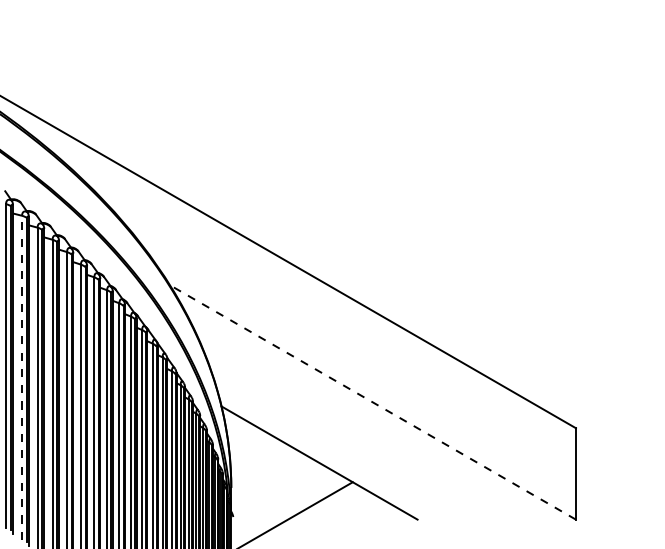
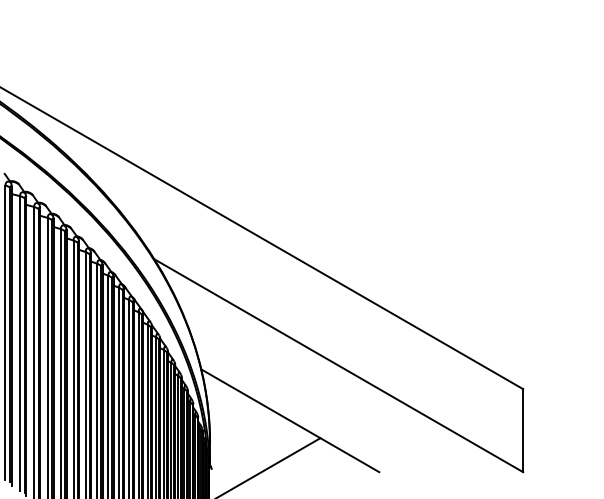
line: (22, 377) -> (20, 343), dashed -> solid
line: (372, 402) -> (338, 365), dashed -> solid

